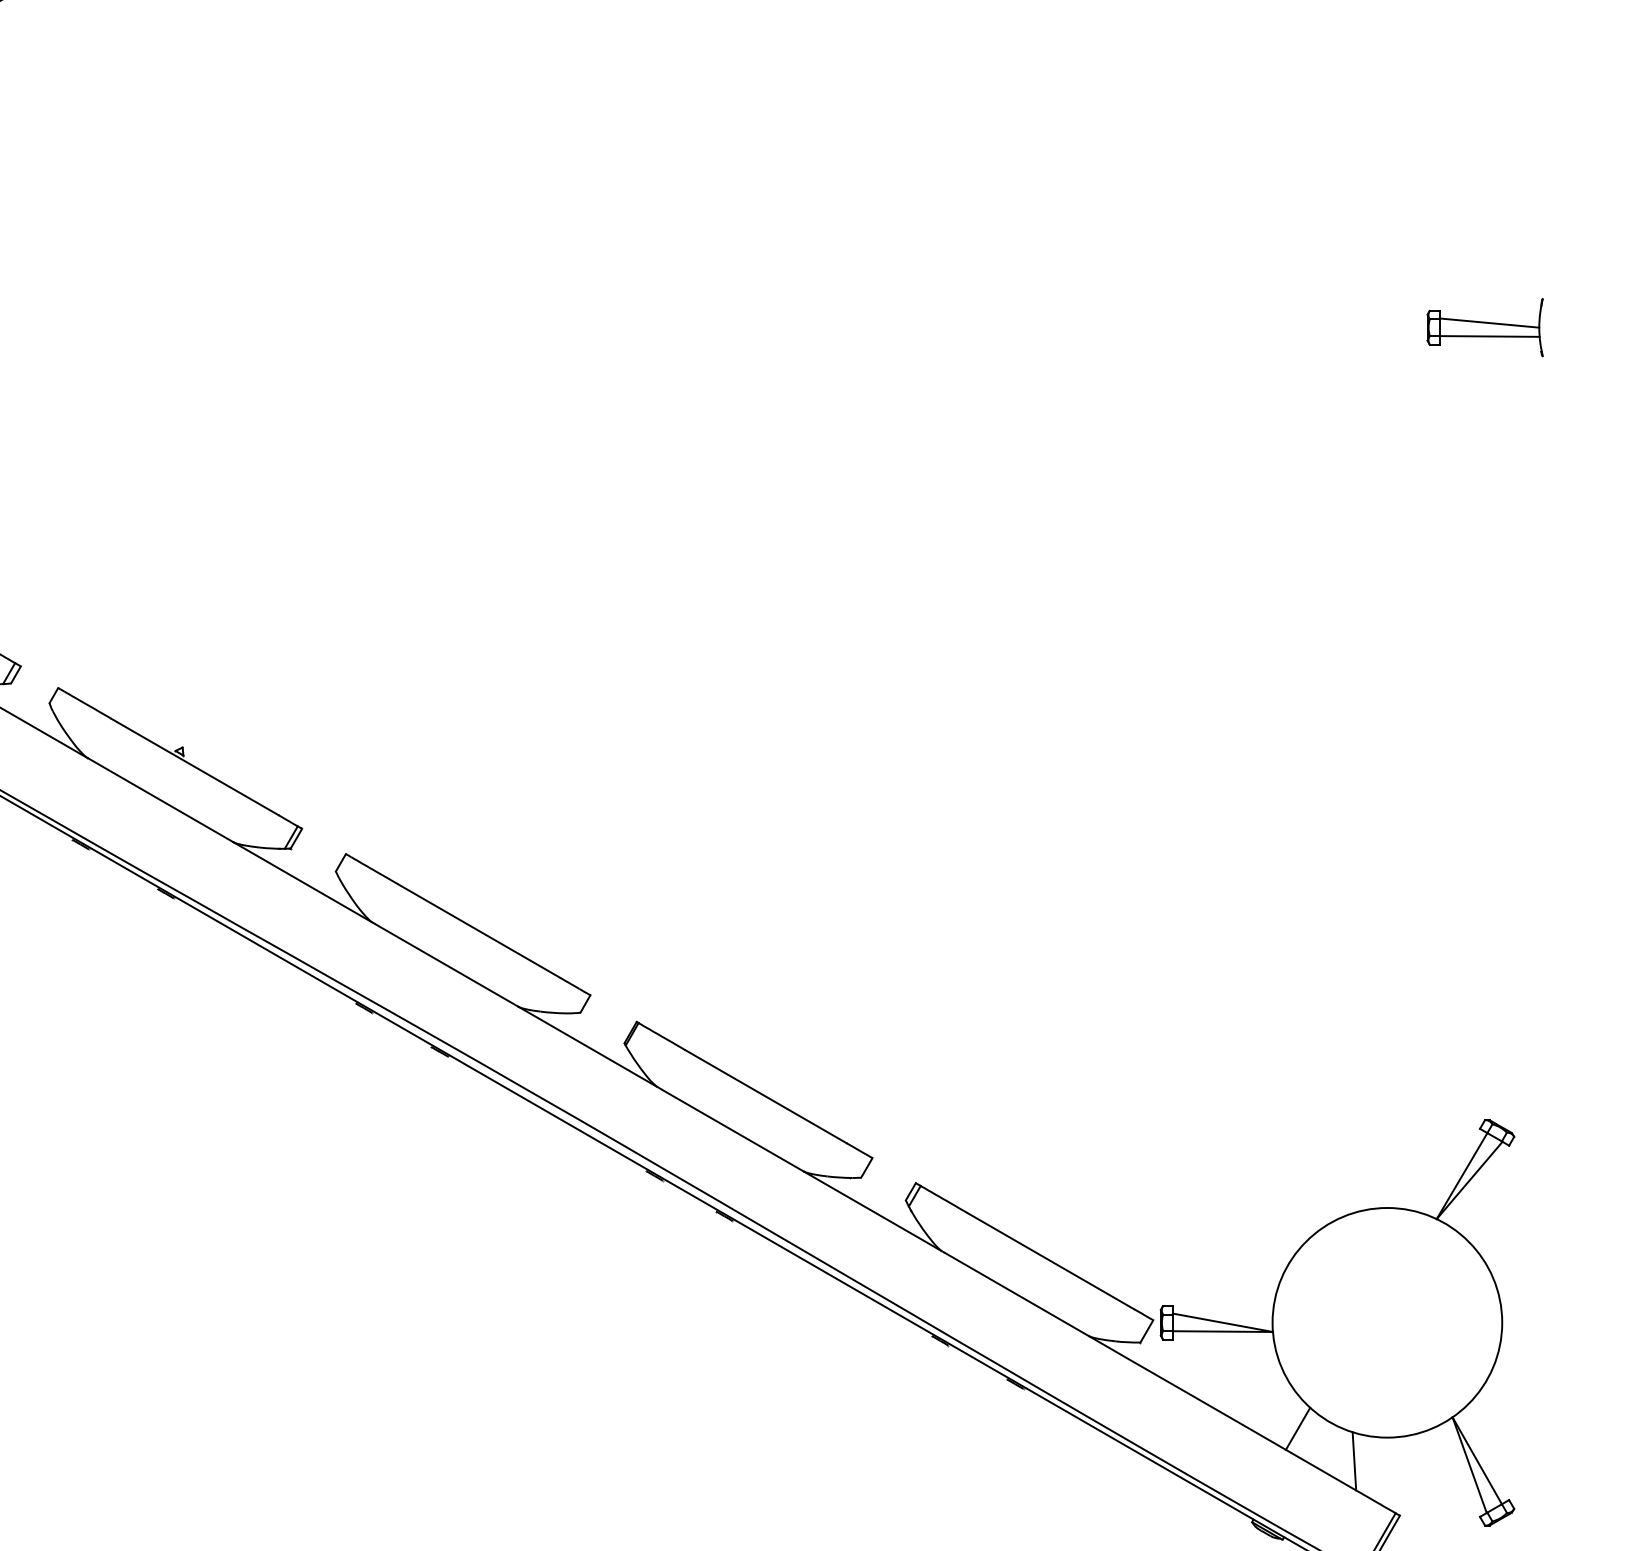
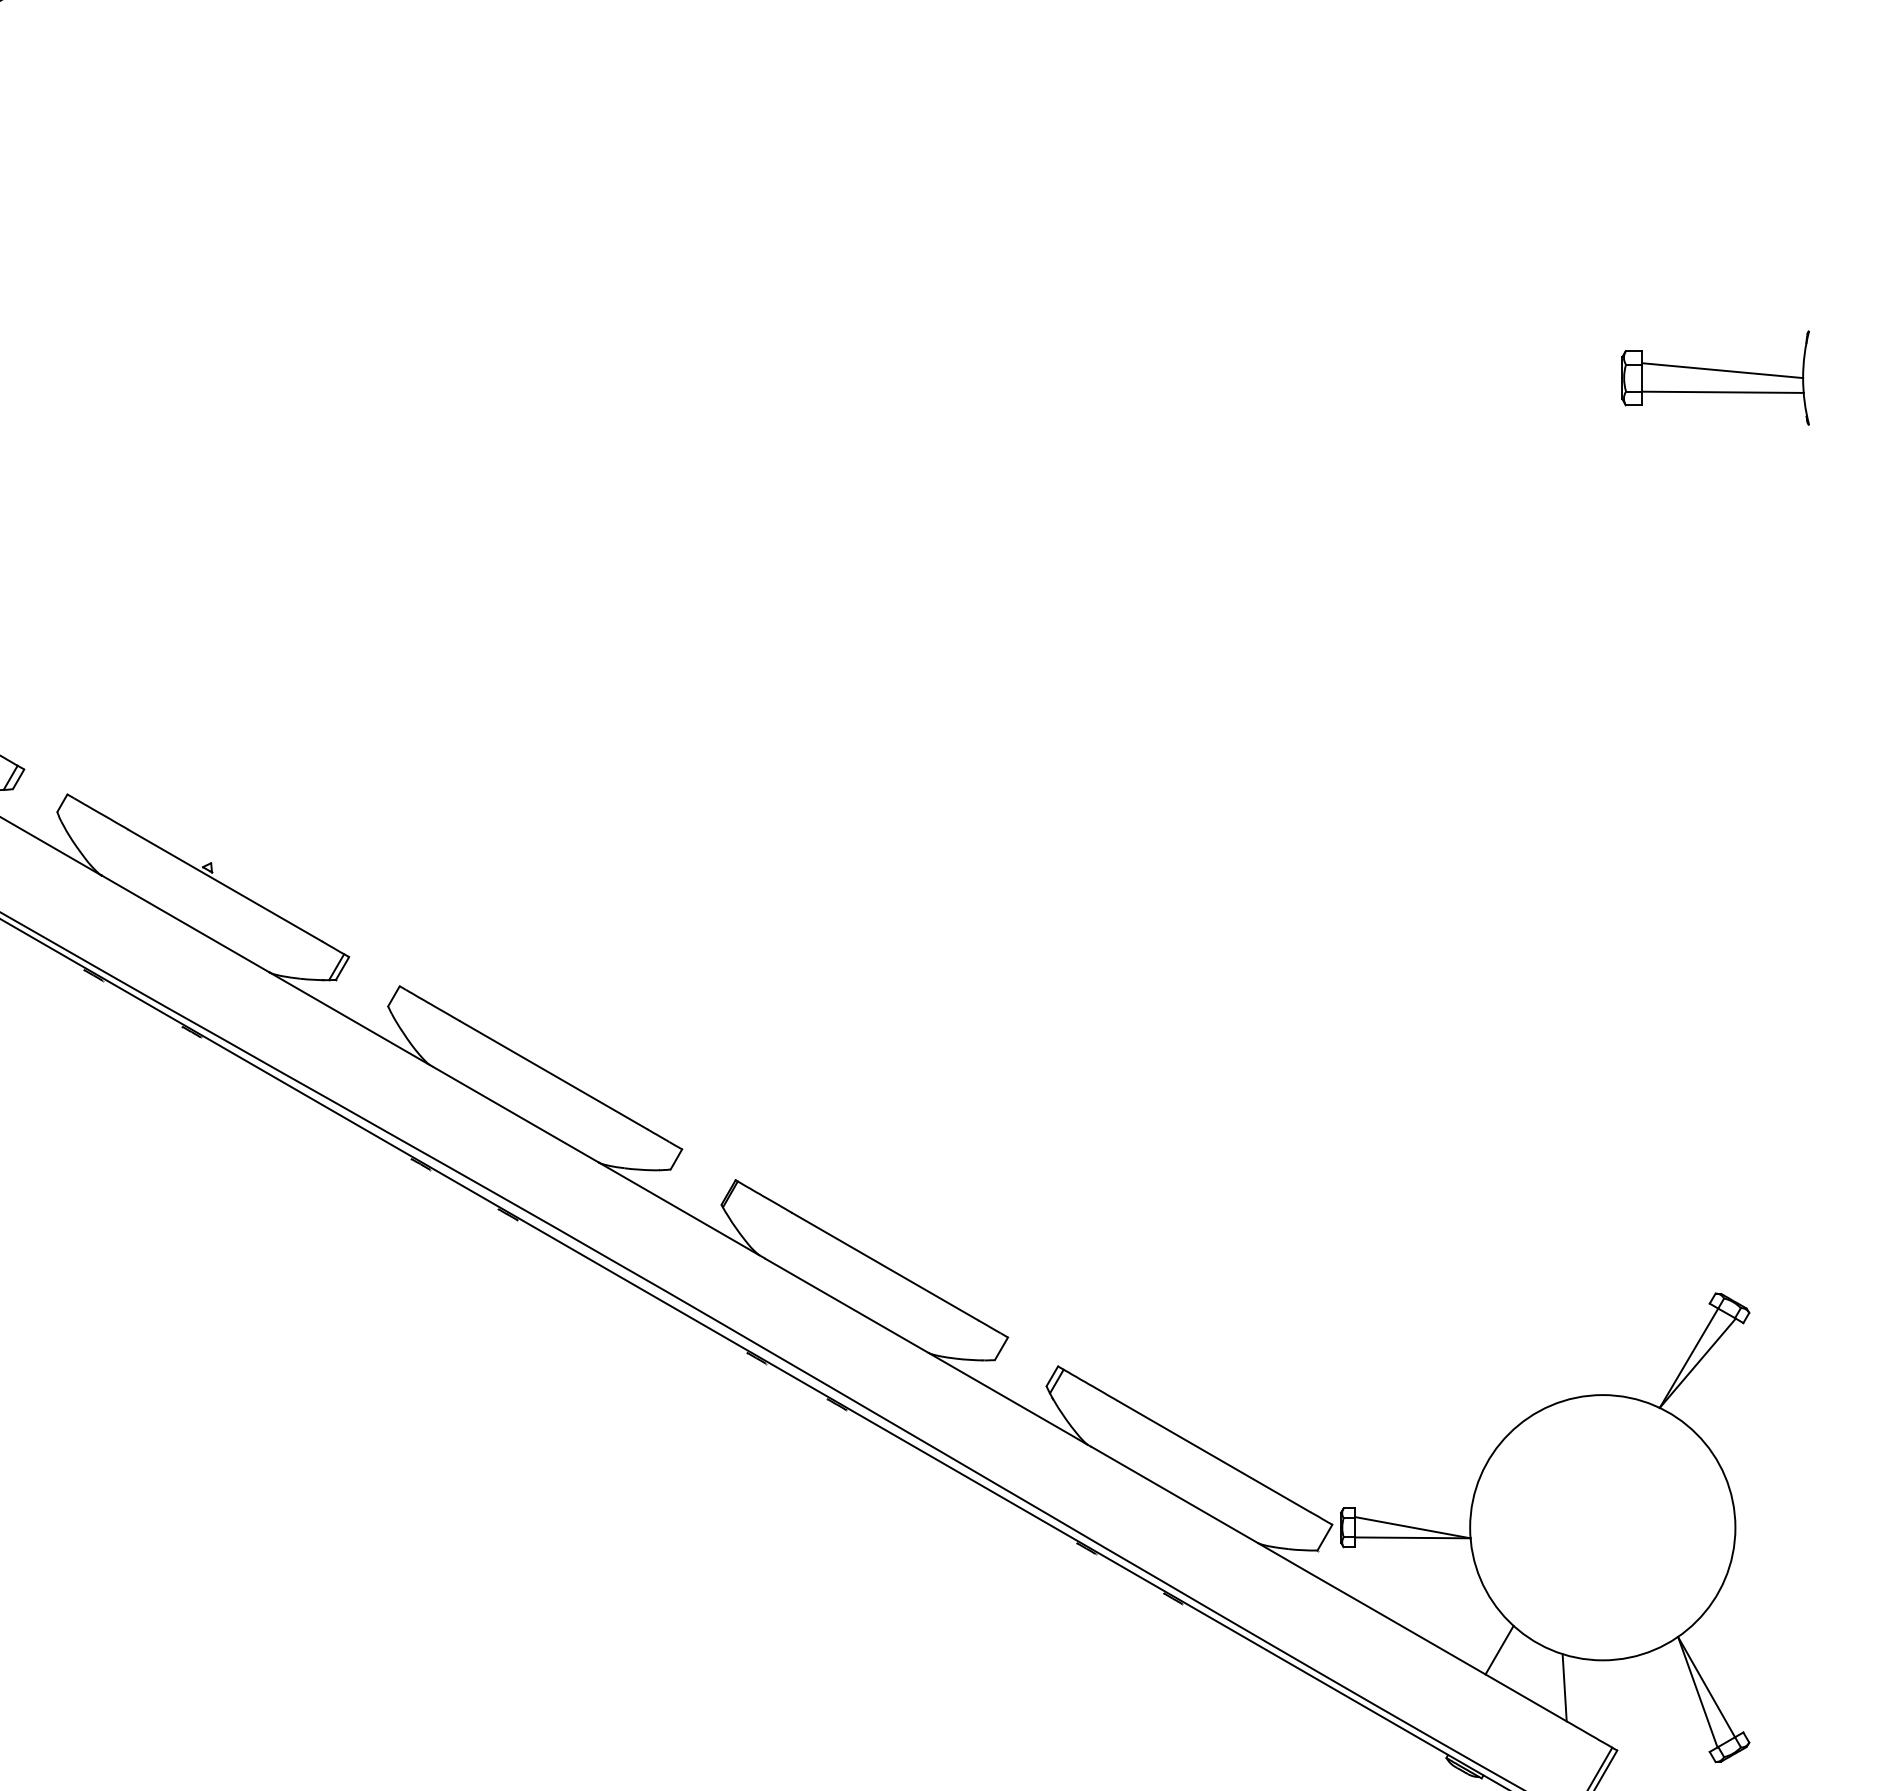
part: (1484, 327) -> (1715, 378), size x1.4

